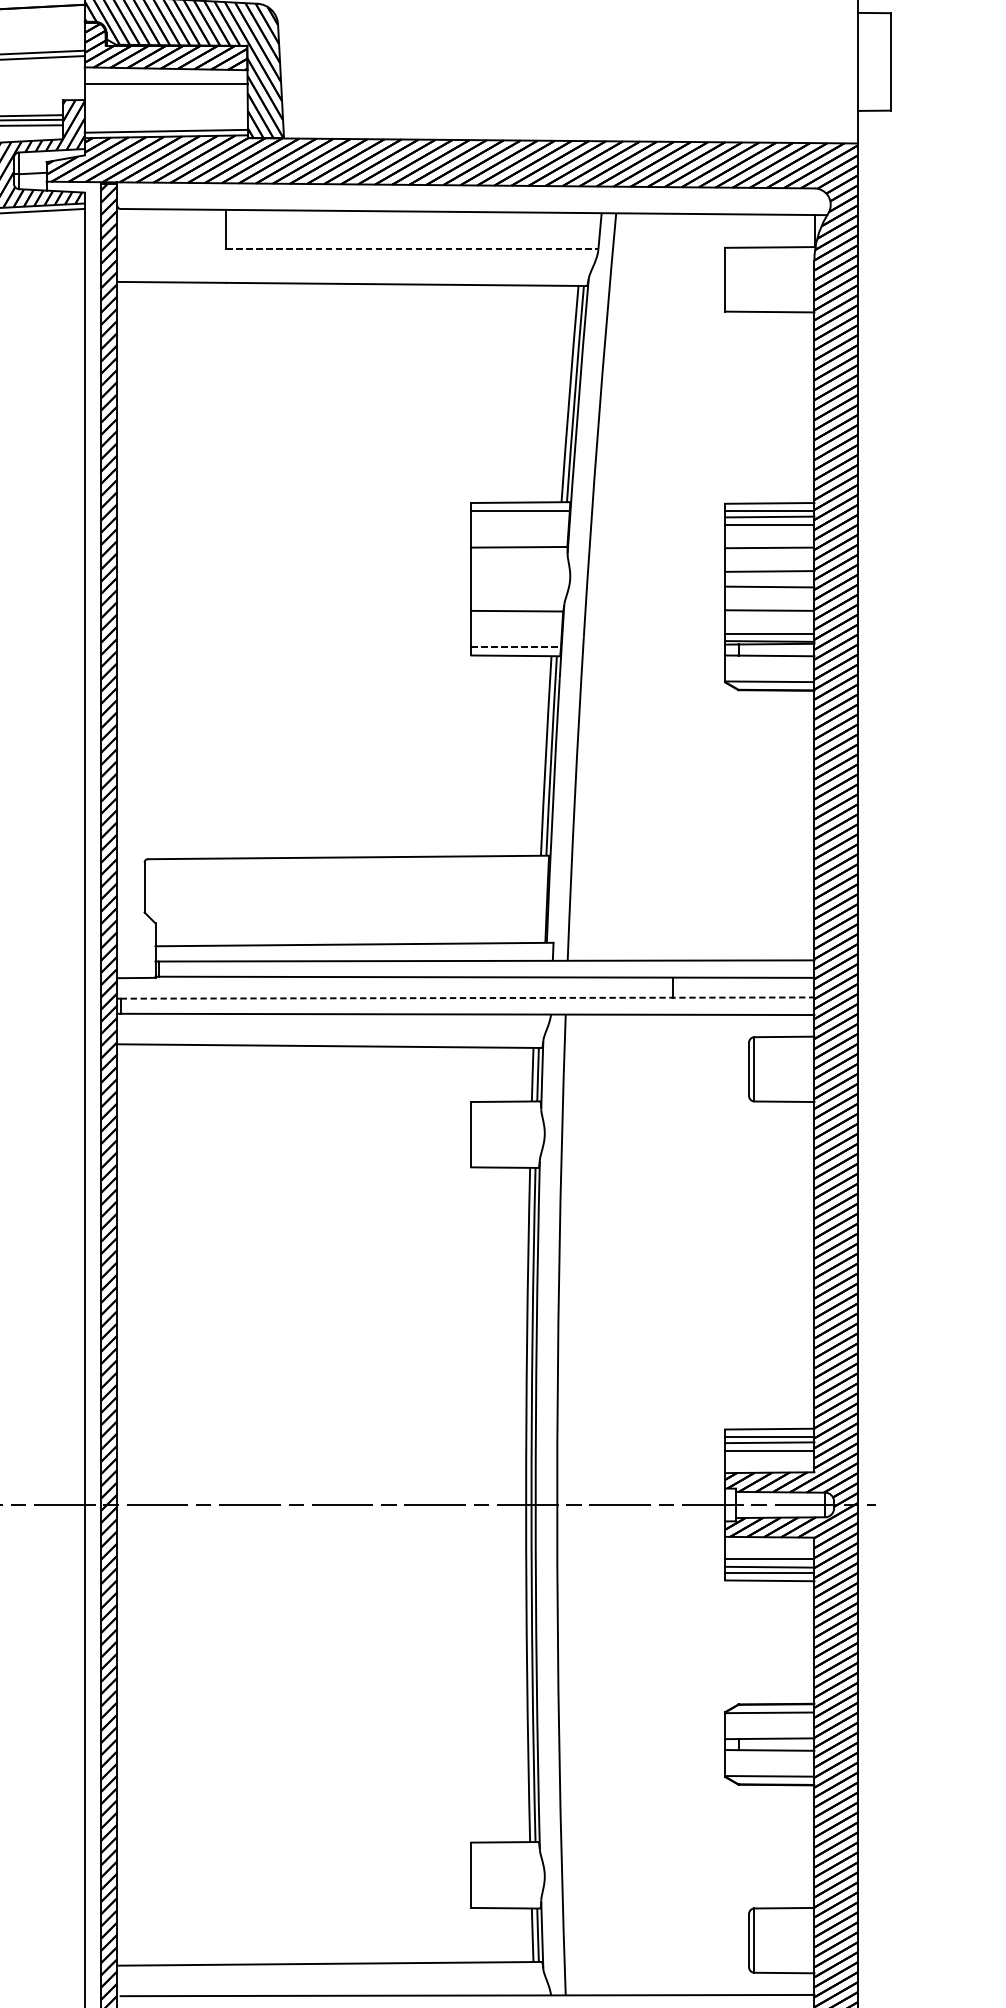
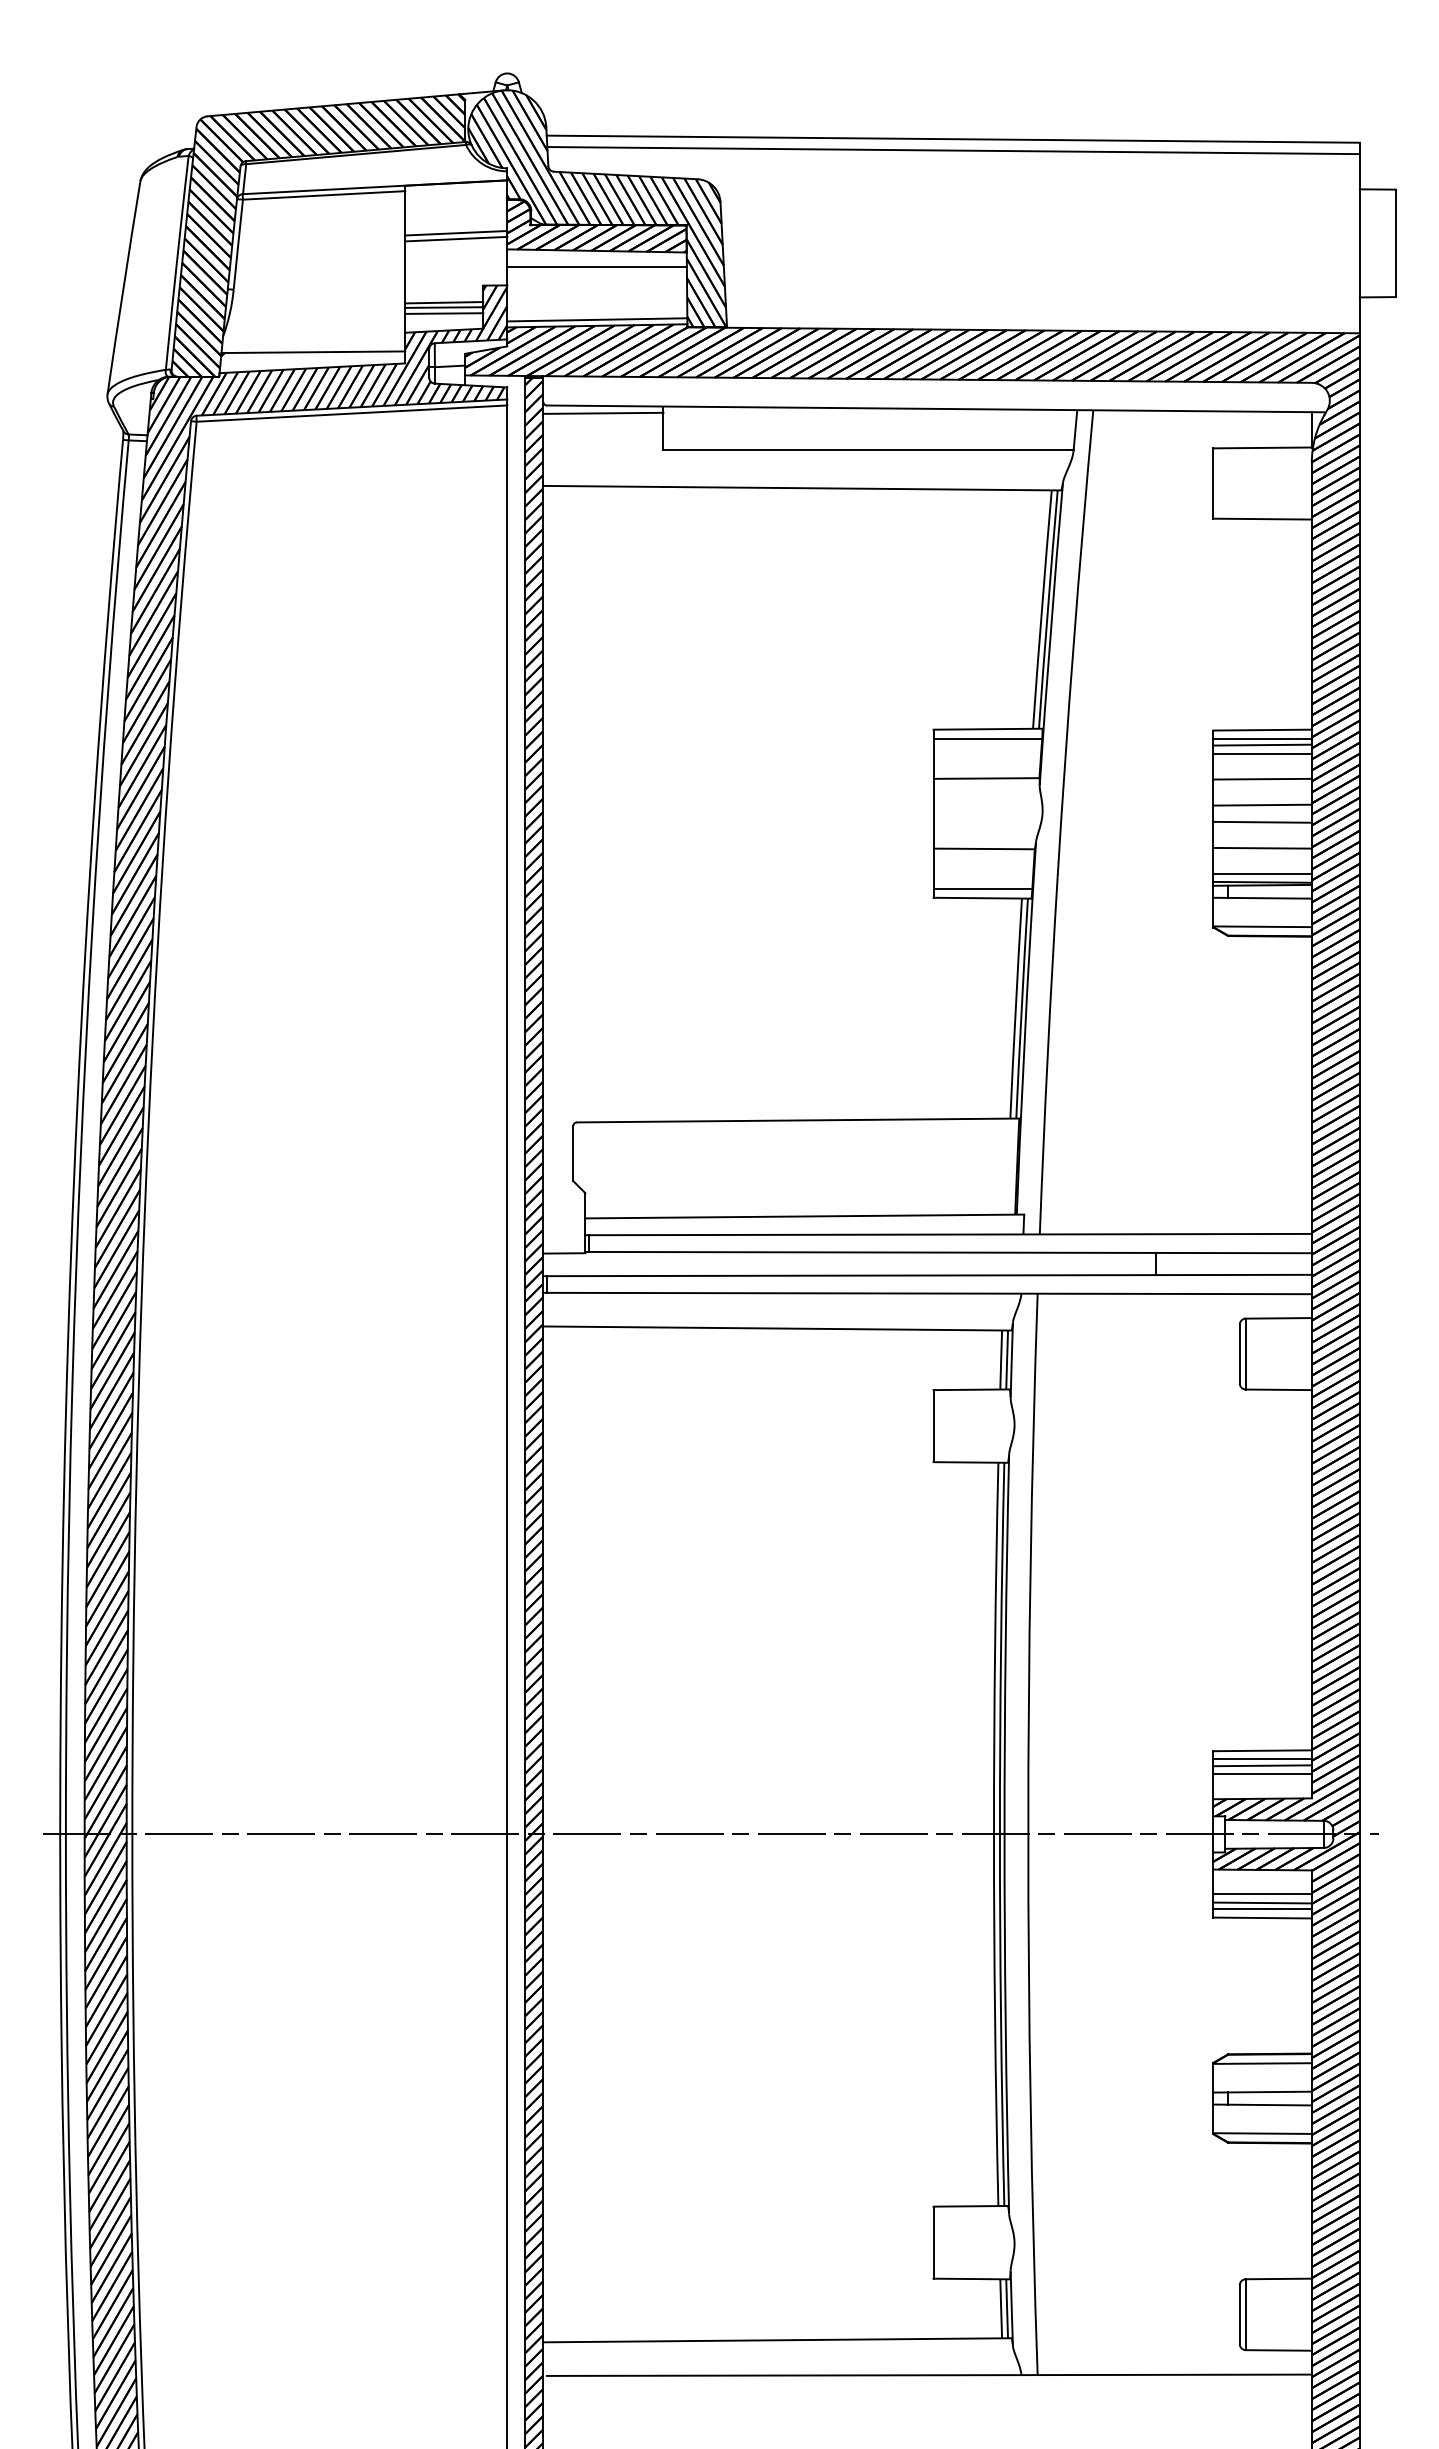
line: (171, 215) -> (603, 412), added
line: (413, 248) -> (869, 449), dashed -> solid
line: (516, 647) -> (983, 888), dashed -> solid
line: (467, 998) -> (929, 1275), dashed -> solid

